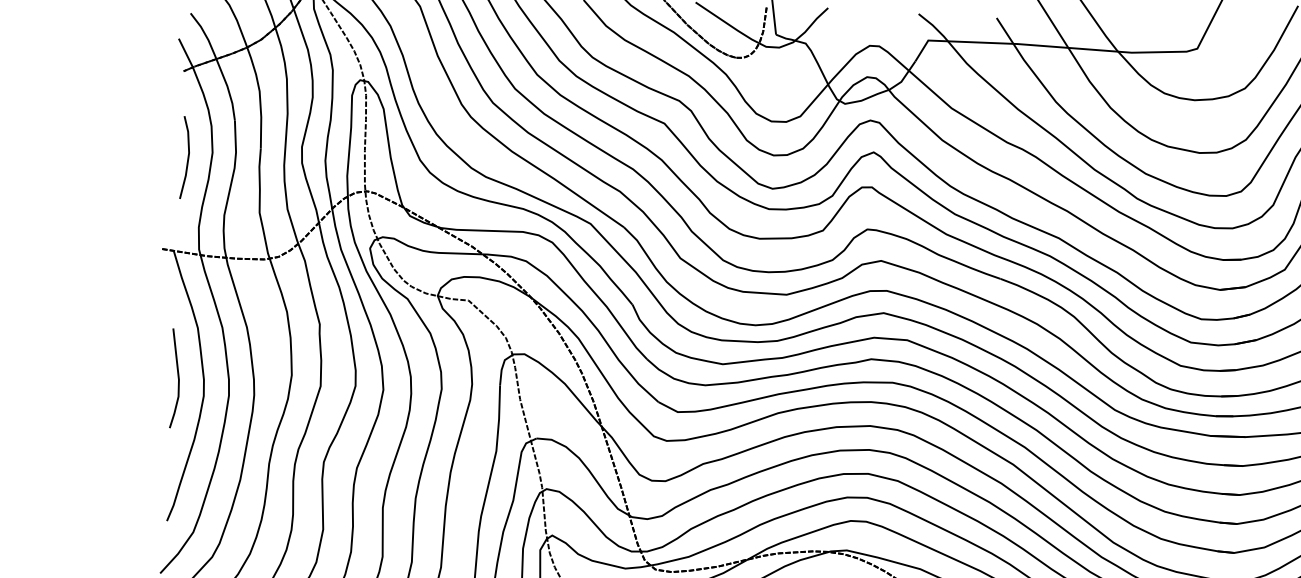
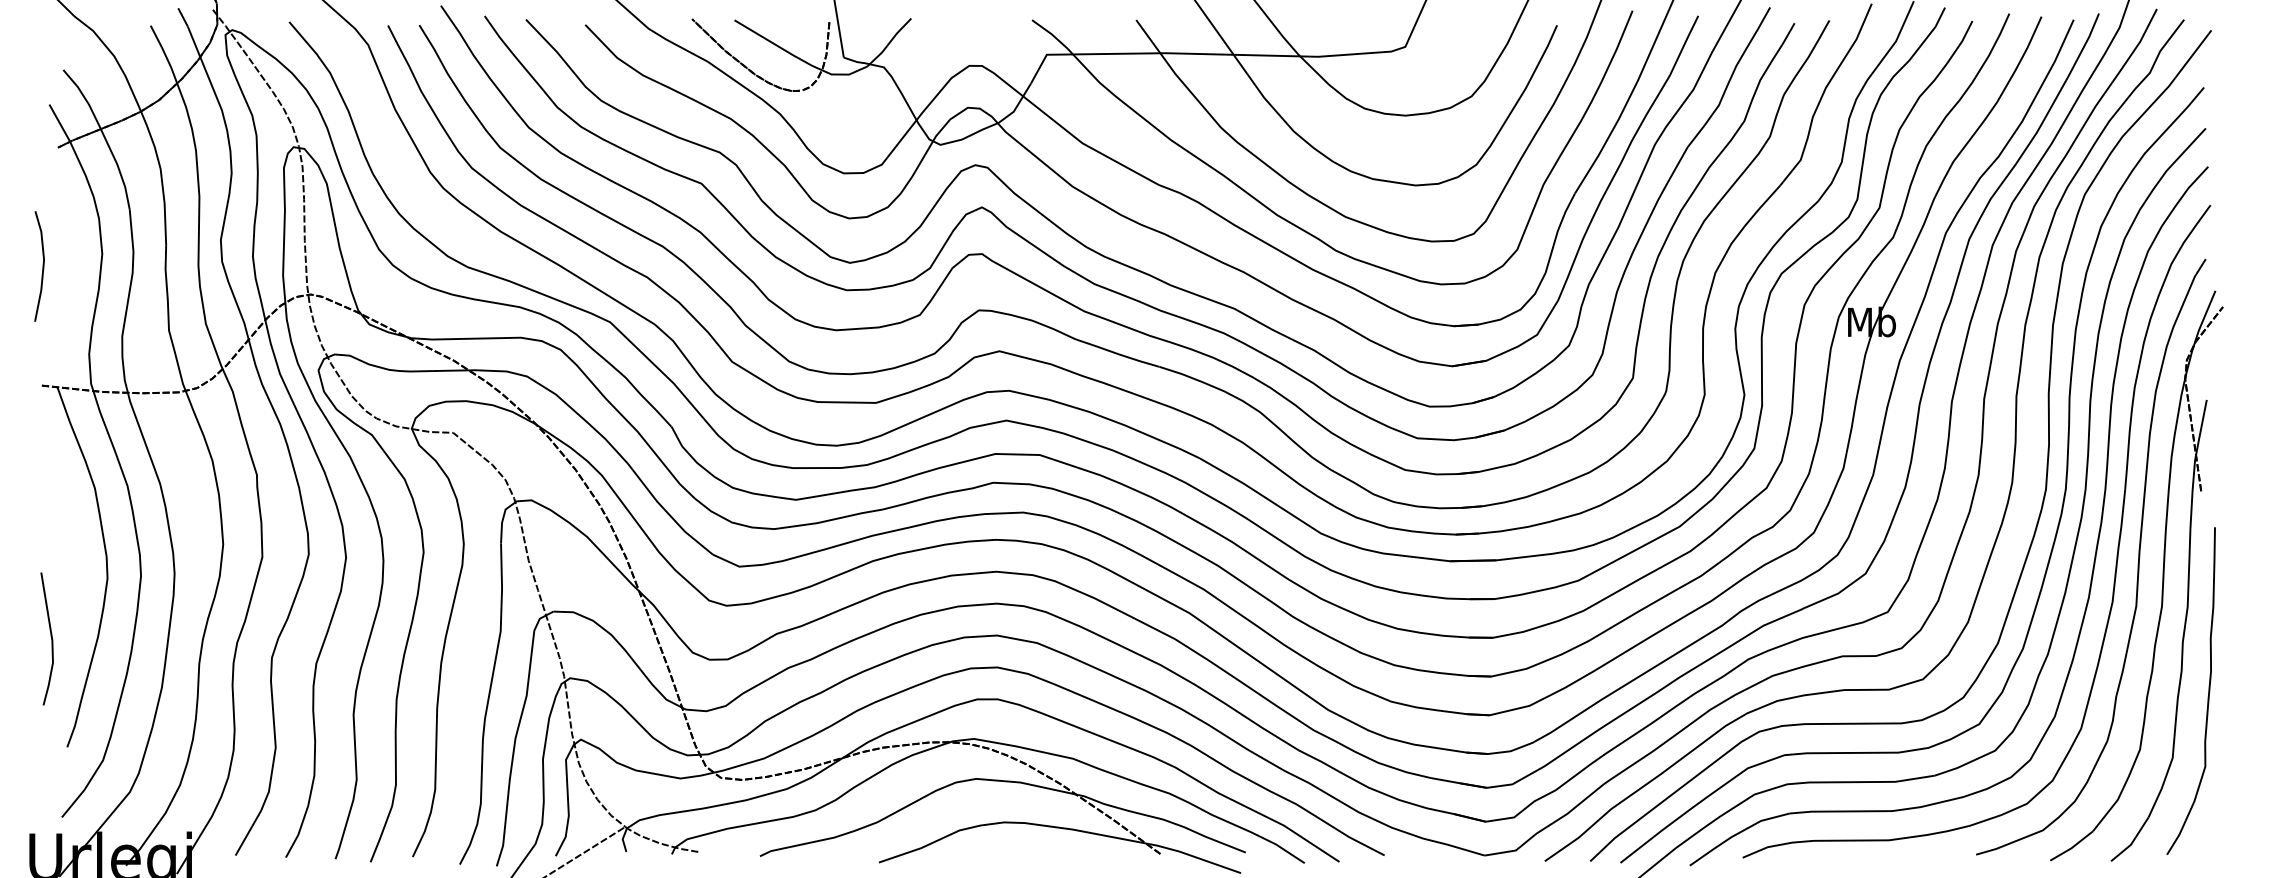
line: (187, 157) -> (42, 266), moved
line: (177, 376) -> (50, 636), moved

